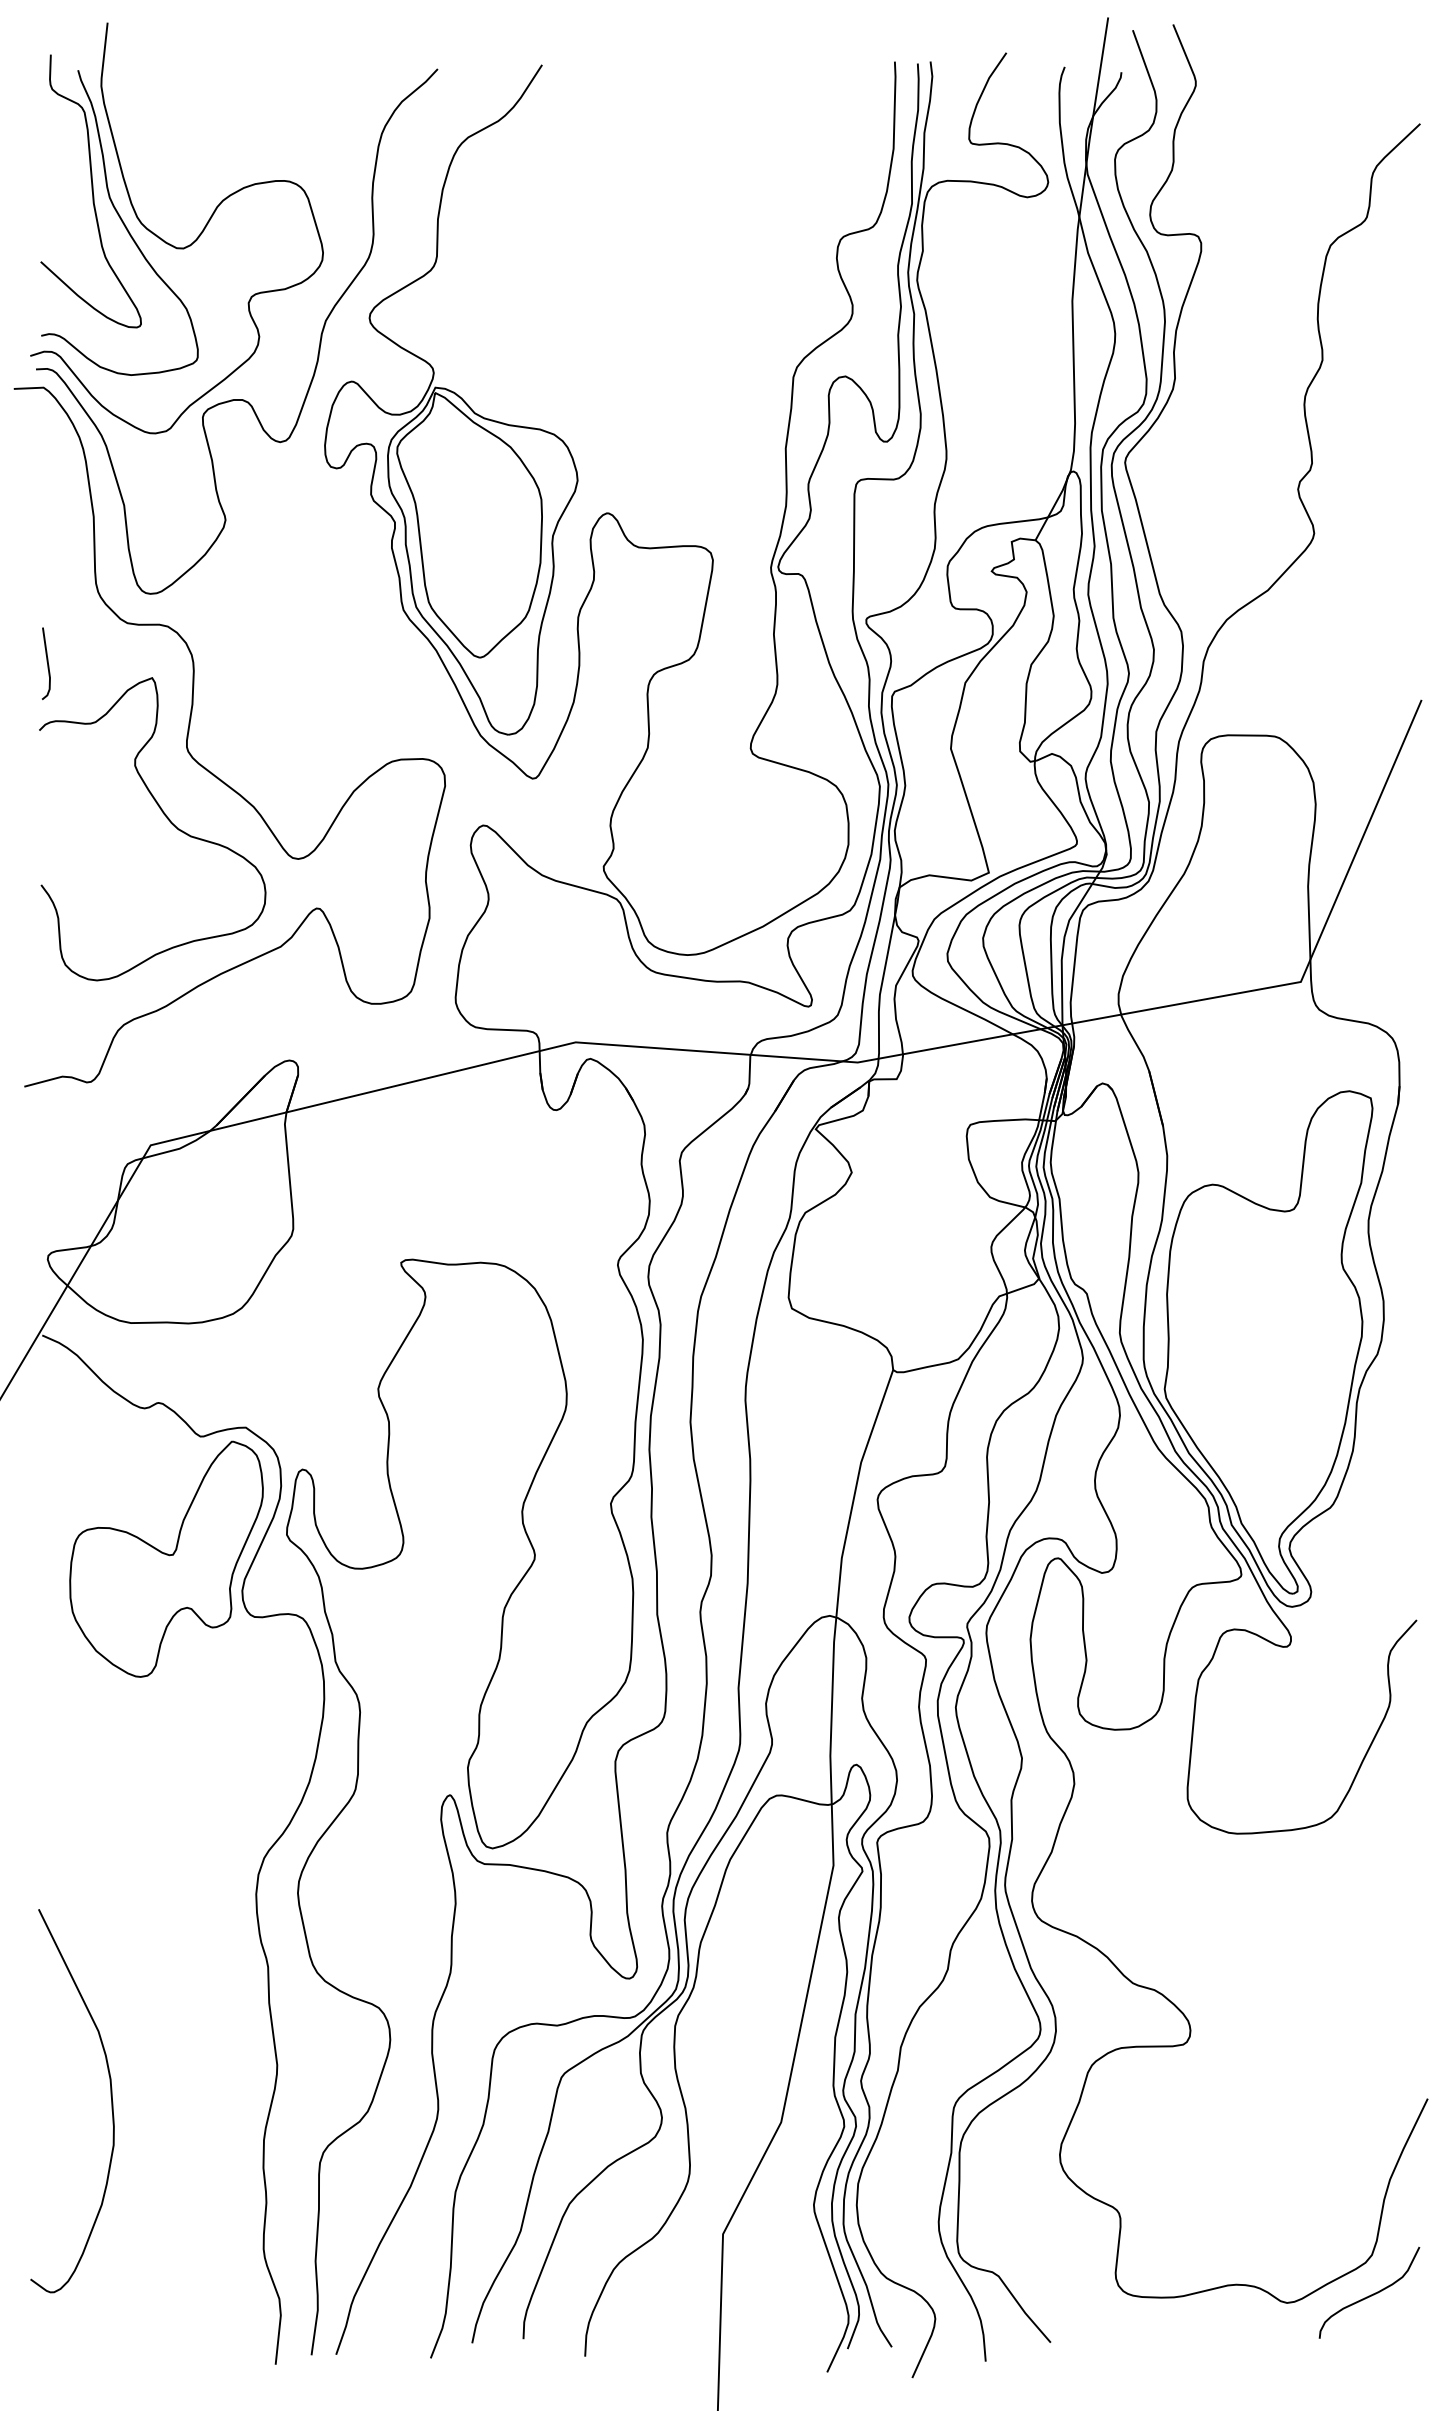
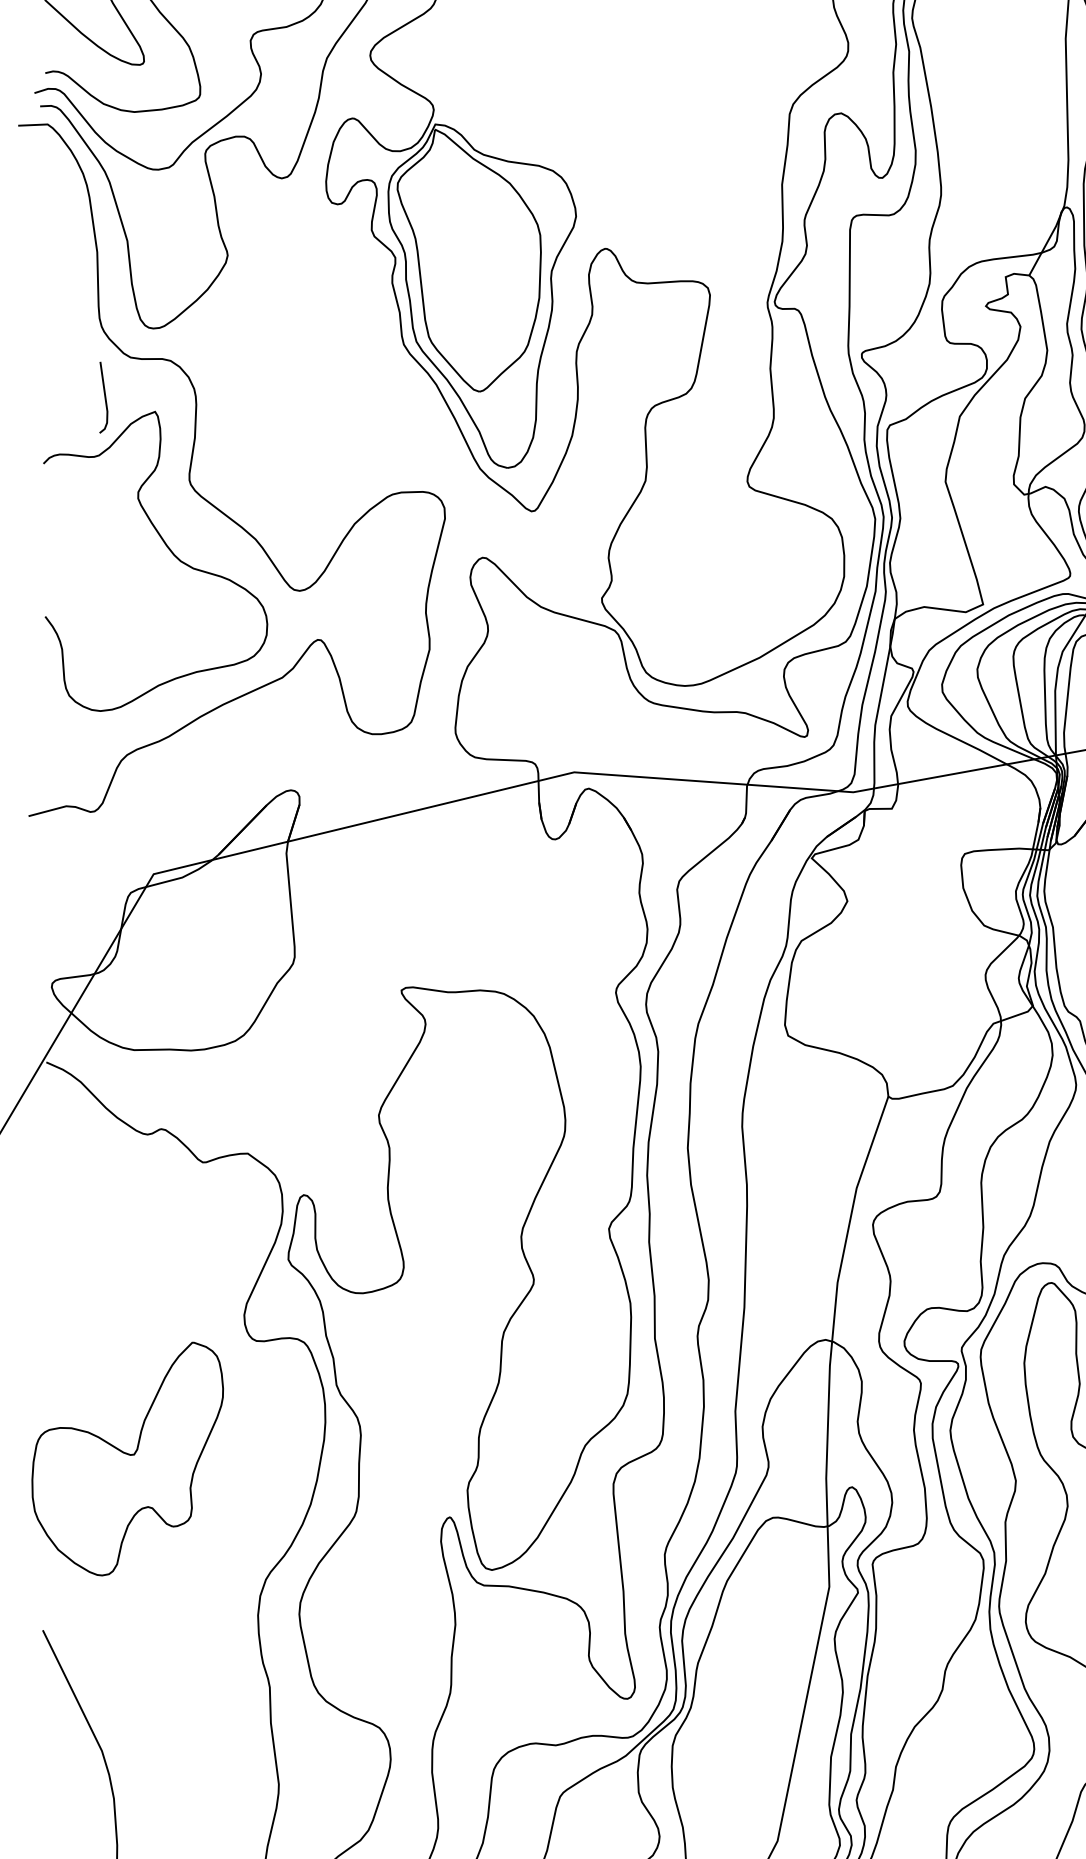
line: (46, 662) -> (103, 396), moved
part: (166, 1558) -> (127, 1458), moved

